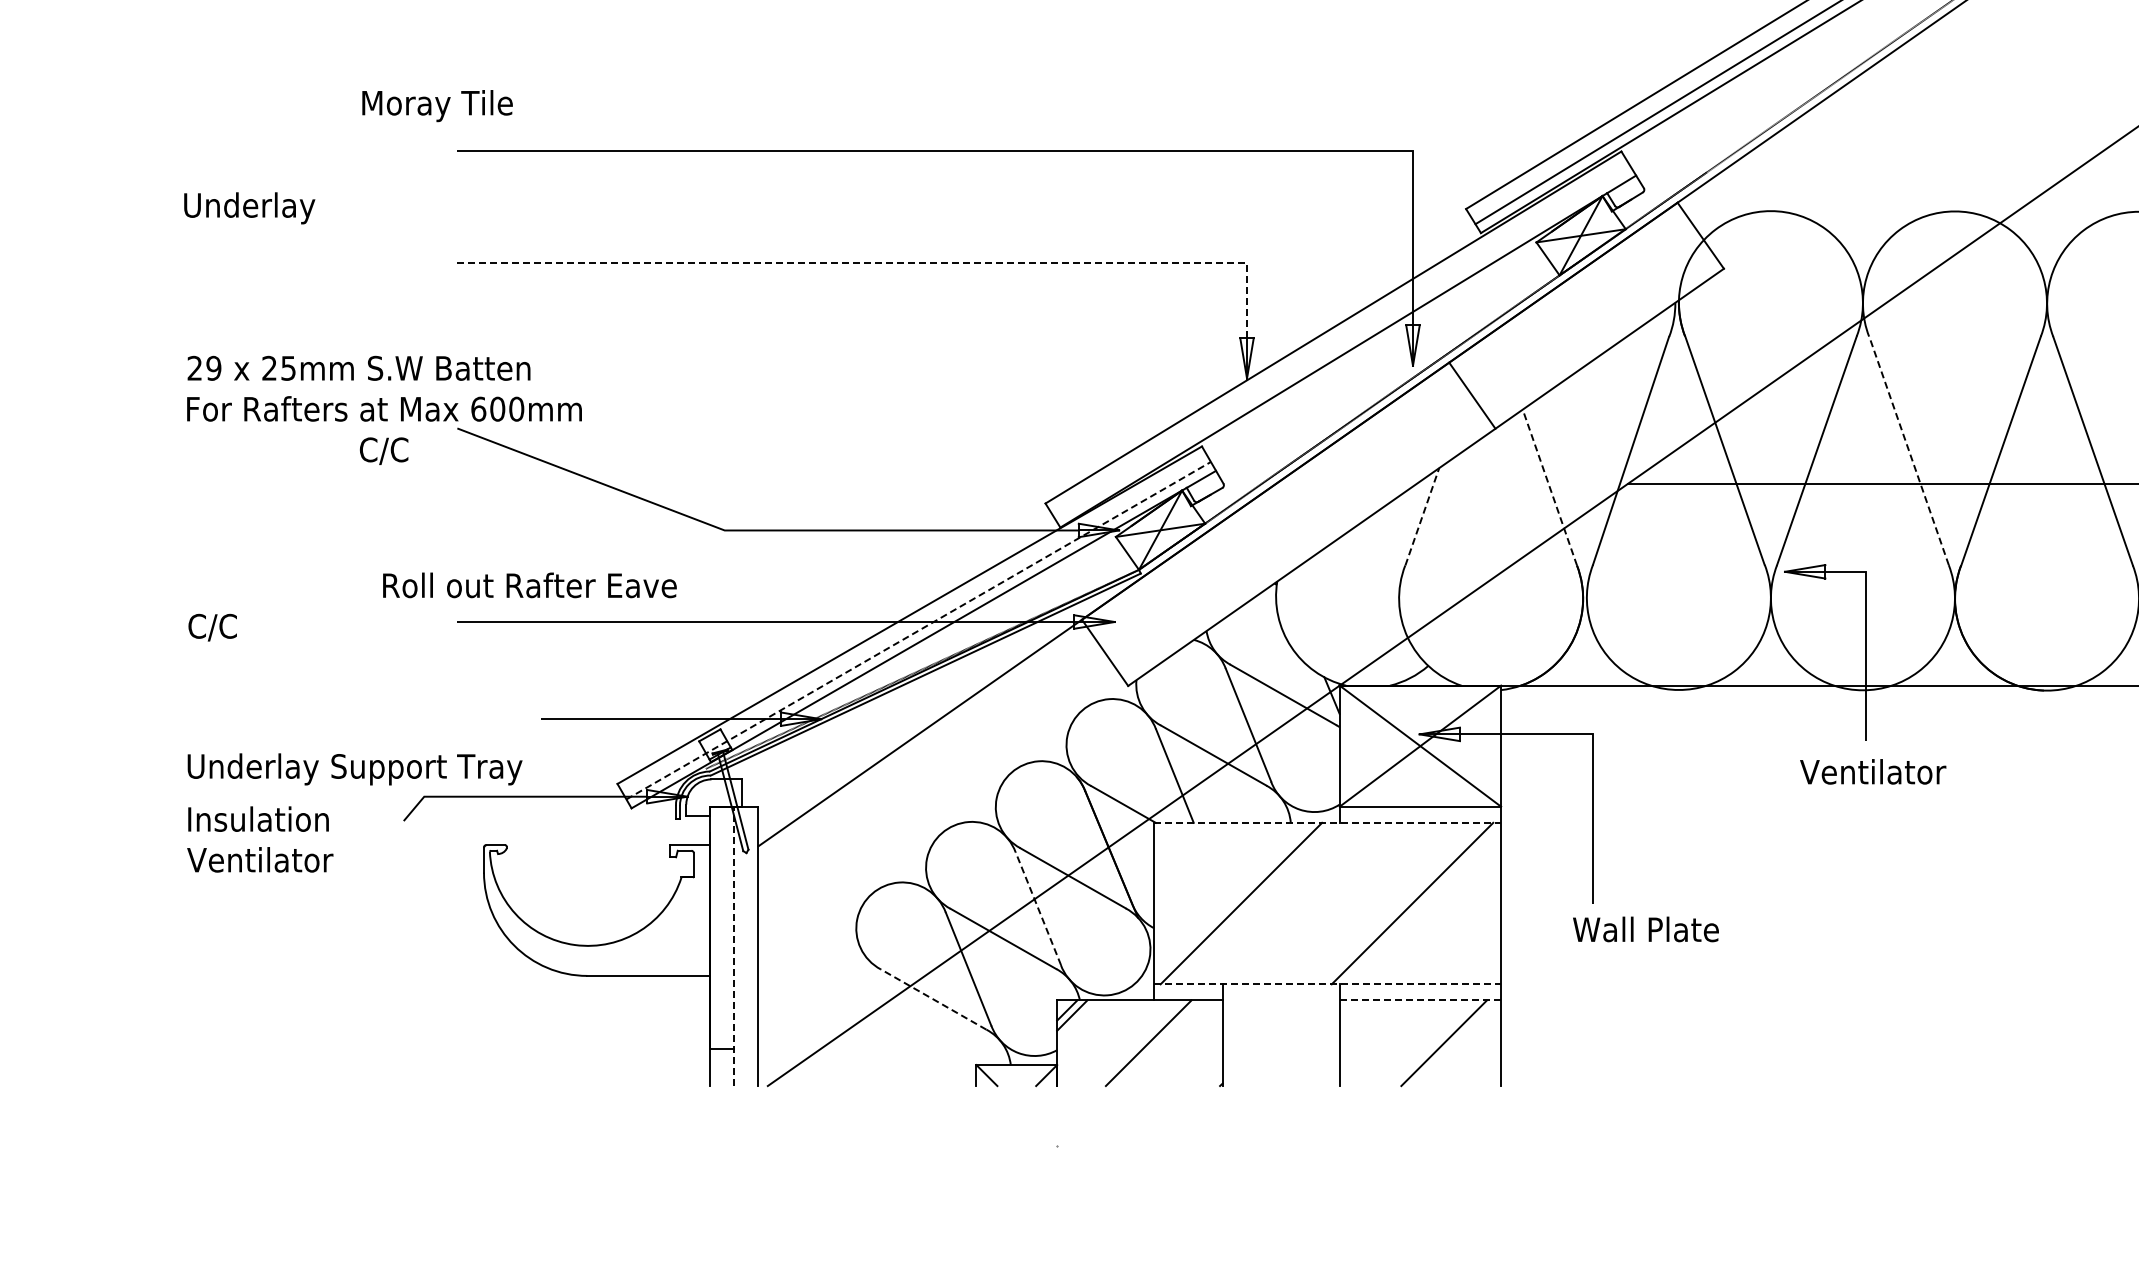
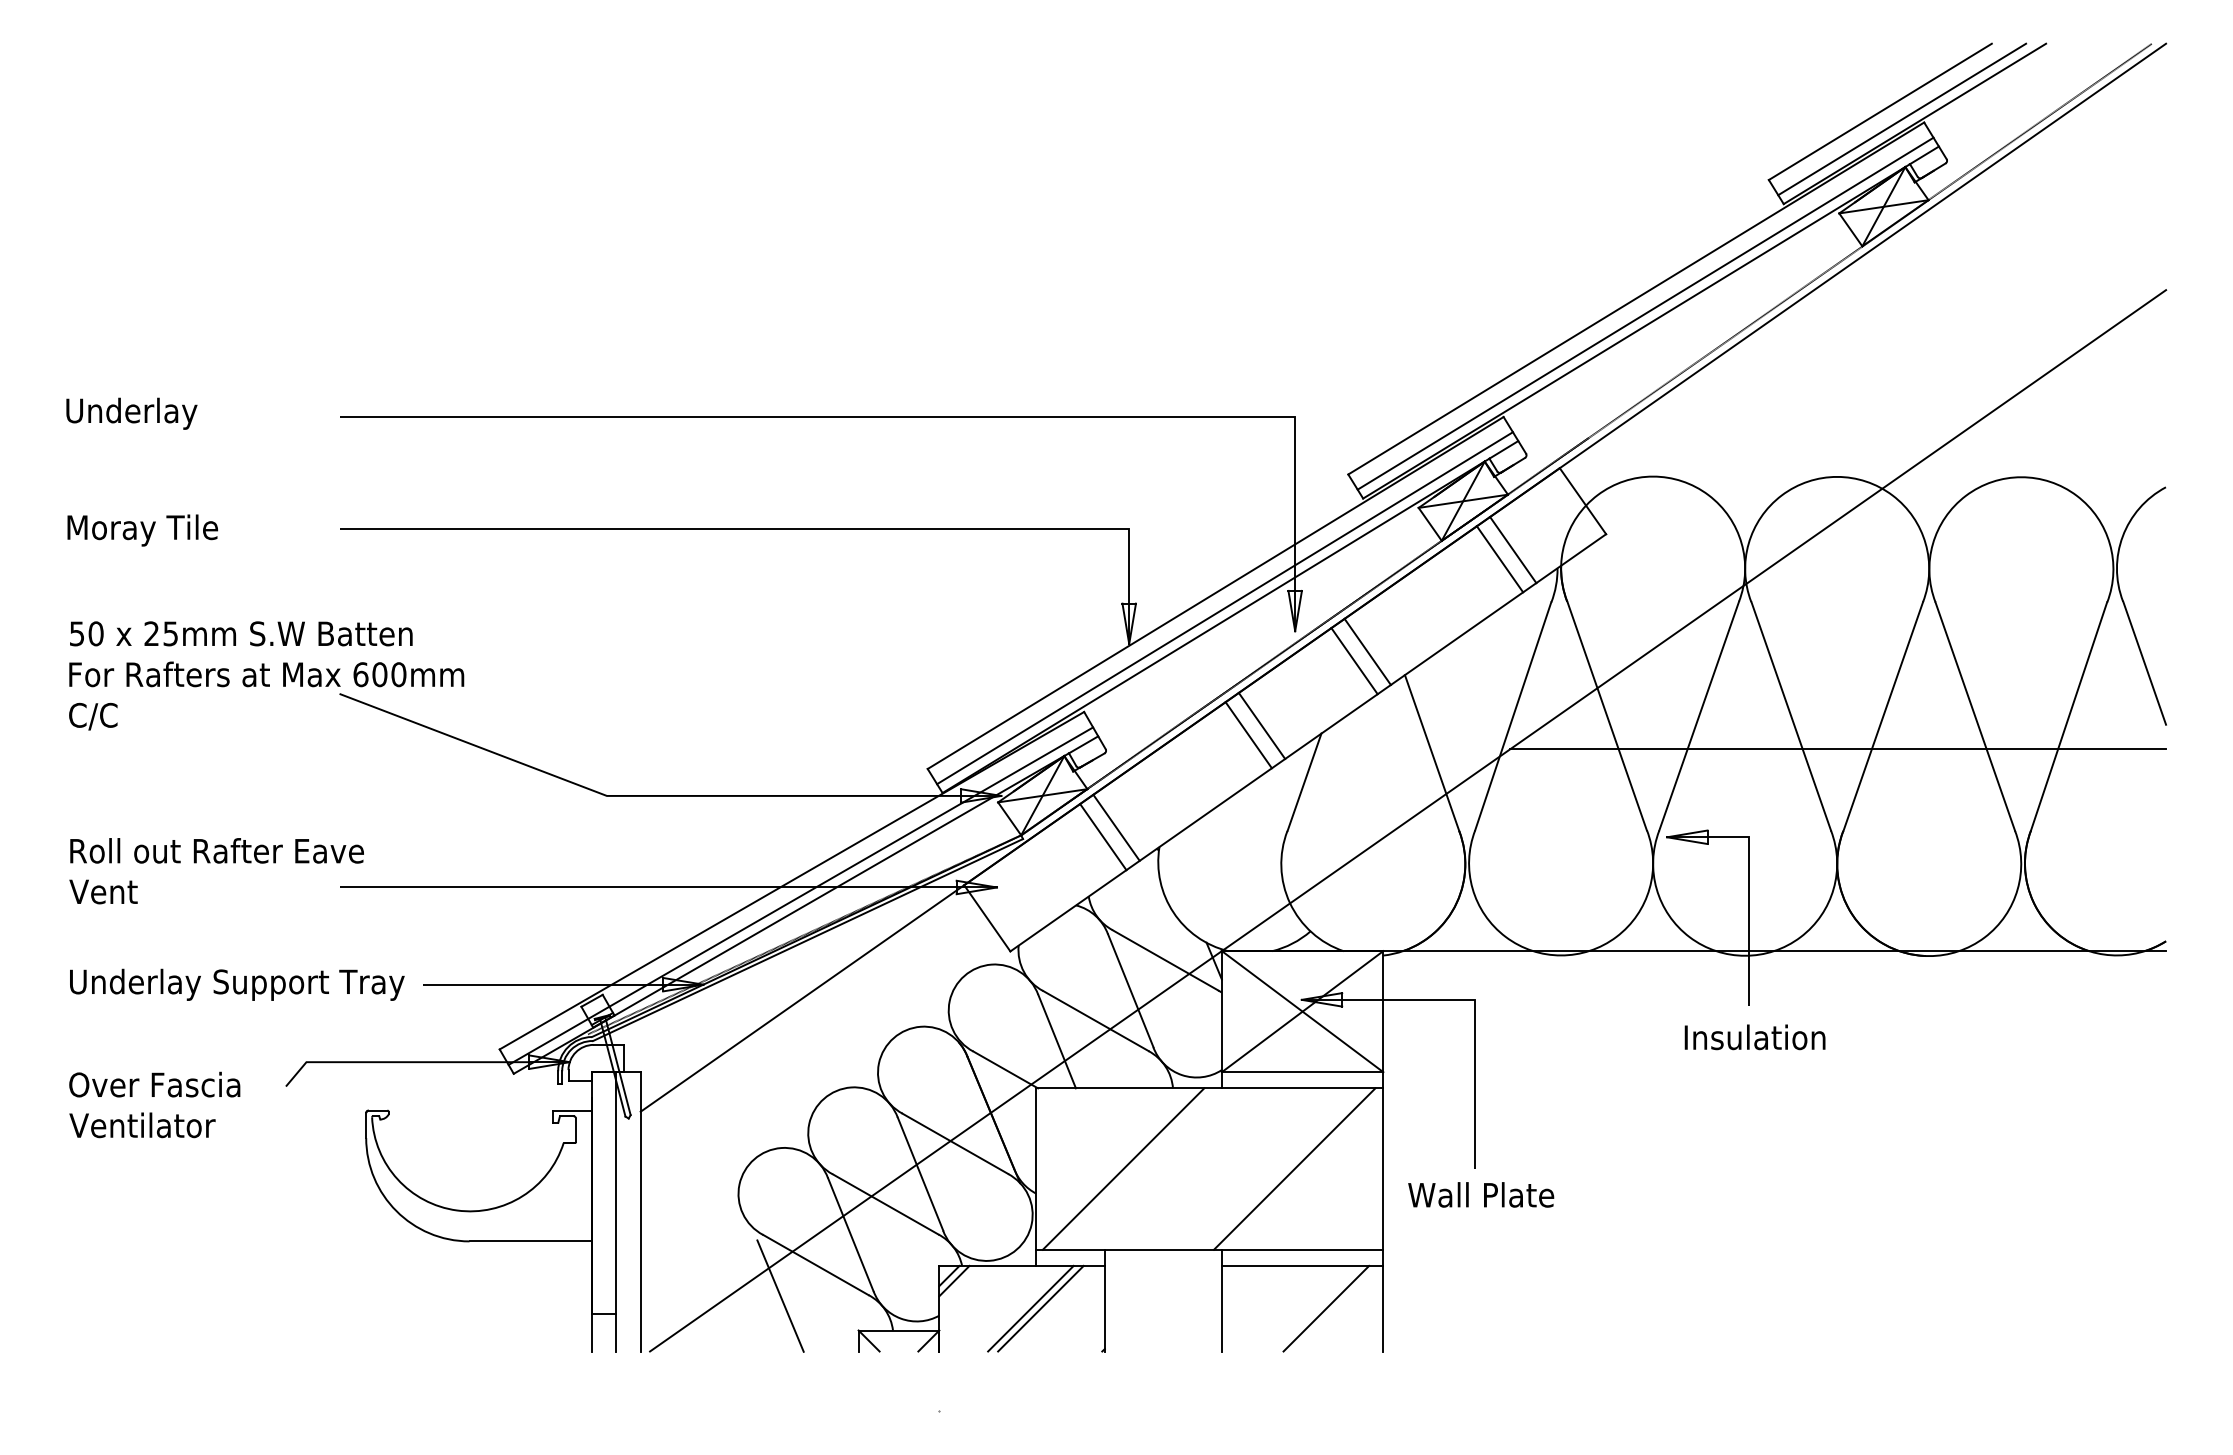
text: (437, 106) -> (142, 530), moved
text: (249, 208) -> (131, 413), moved
line: (890, 263) -> (772, 528), dashed -> solid
line: (1631, 284) -> (1513, 549), added
line: (1617, 294) -> (1499, 559), added
line: (1342, 343) -> (1224, 608), added
text: (204, 368) -> (86, 633), 29 -> 50
line: (1485, 386) -> (1367, 651), added
line: (1909, 450) -> (1791, 715), dashed -> solid
text: (384, 451) -> (93, 716), moved
line: (1379, 460) -> (1261, 725), added
line: (1366, 470) -> (1248, 735), added
line: (1549, 487) -> (1431, 752), dashed -> solid
line: (1422, 517) -> (1304, 782), dashed -> solid
line: (1234, 562) -> (1116, 827), added
line: (1221, 572) -> (1103, 837), added
text: (529, 585) -> (216, 850), moved
text: (221, 627) -> (103, 892), C/C -> Vent
line: (919, 630) -> (801, 895), dashed -> solid
text: (355, 769) -> (237, 984), moved
text: (1873, 772) -> (1755, 1037), Ventilator -> Insulation
text: (272, 819) -> (154, 1084), Insulation -> Over Fascia
line: (1327, 823) -> (1209, 1088), dashed -> solid
line: (1038, 909) -> (920, 1174), dashed -> solid
text: (1646, 929) -> (1481, 1194), moved
line: (734, 946) -> (616, 1211), dashed -> solid
line: (1327, 984) -> (1209, 1249), dashed -> solid
line: (933, 1000) -> (815, 1265), dashed -> solid
line: (1420, 1000) -> (1302, 1265), dashed -> solid
line: (898, 1030) -> (780, 1295), added
line: (1158, 1043) -> (1040, 1308), added

